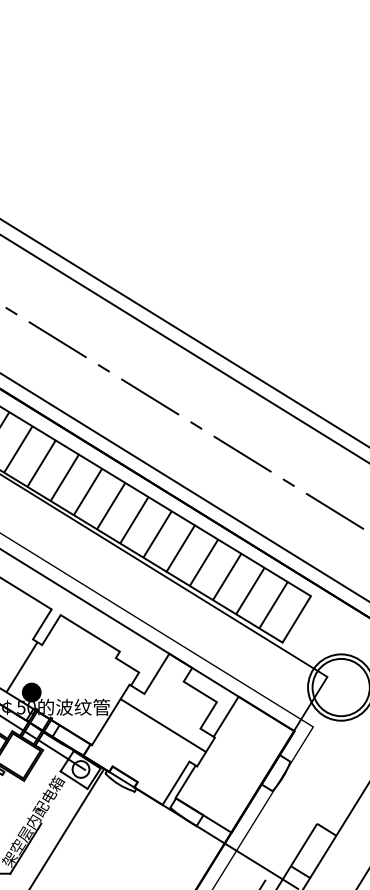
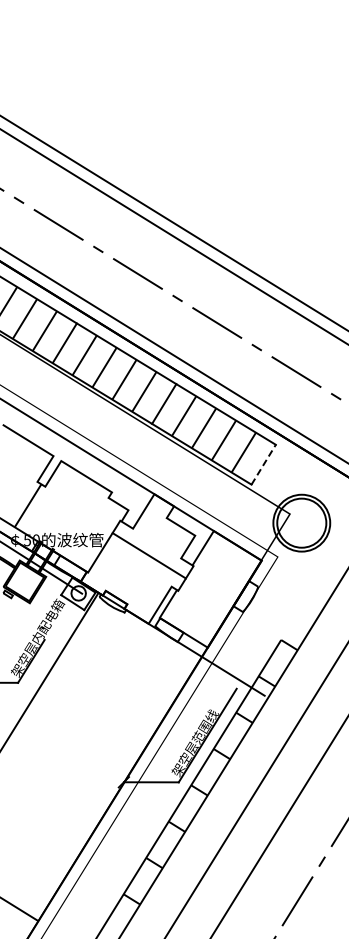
line: (296, 619) -> (263, 464), solid -> dashed
fill: (30, 691) -> (35, 526), removed

